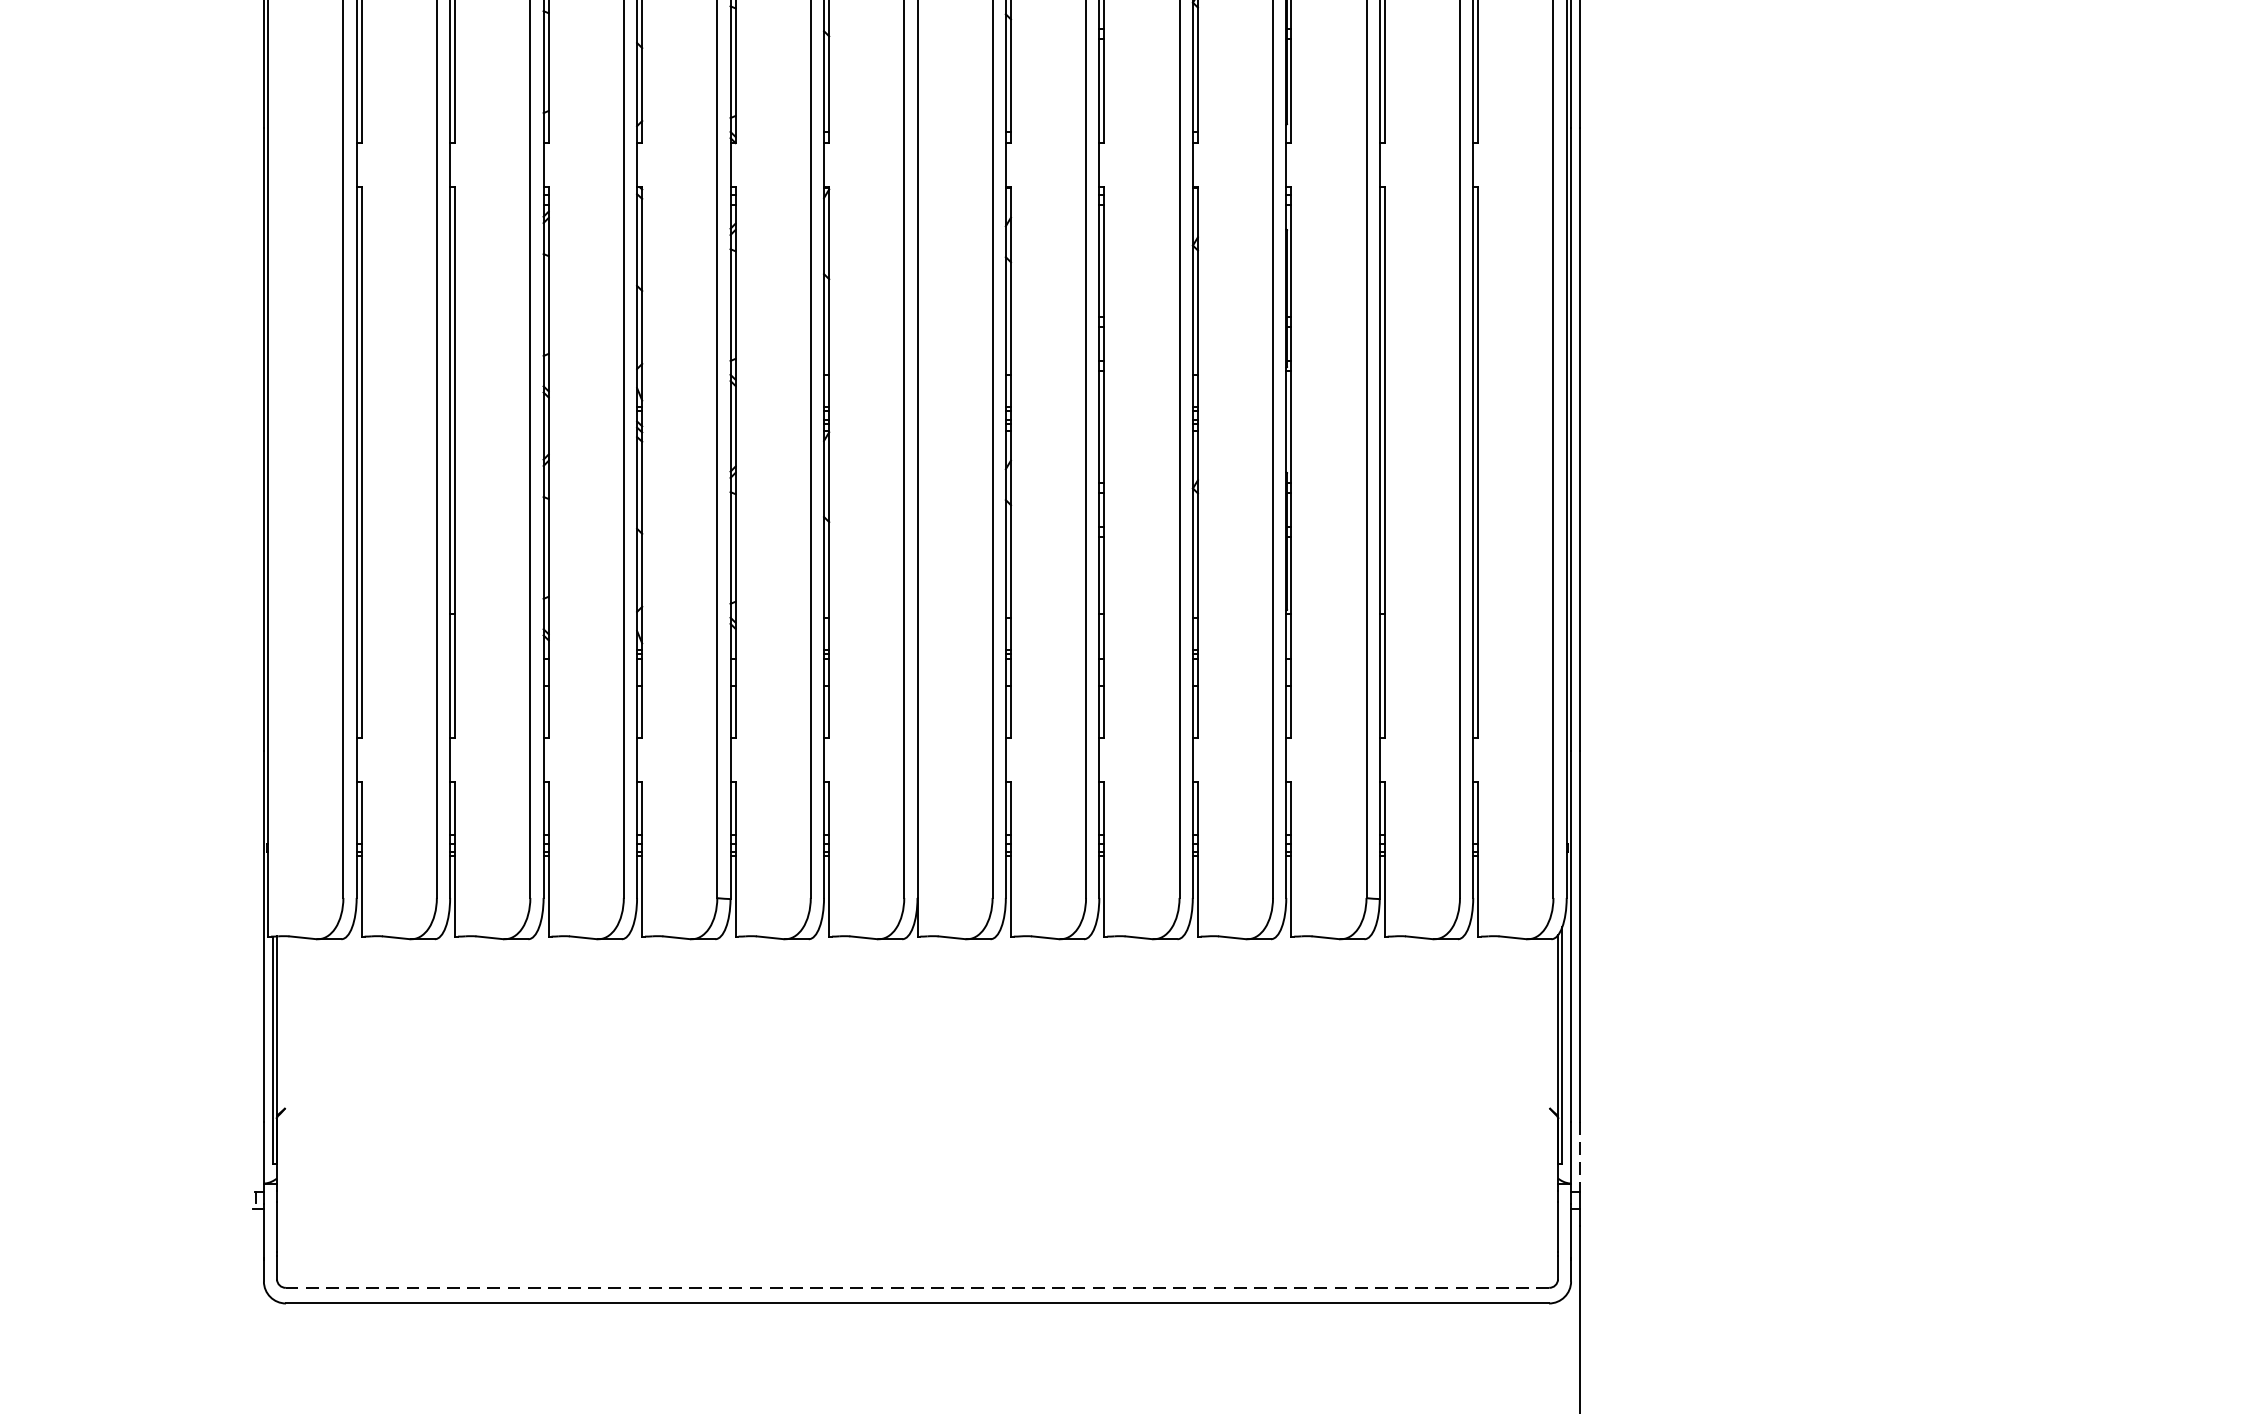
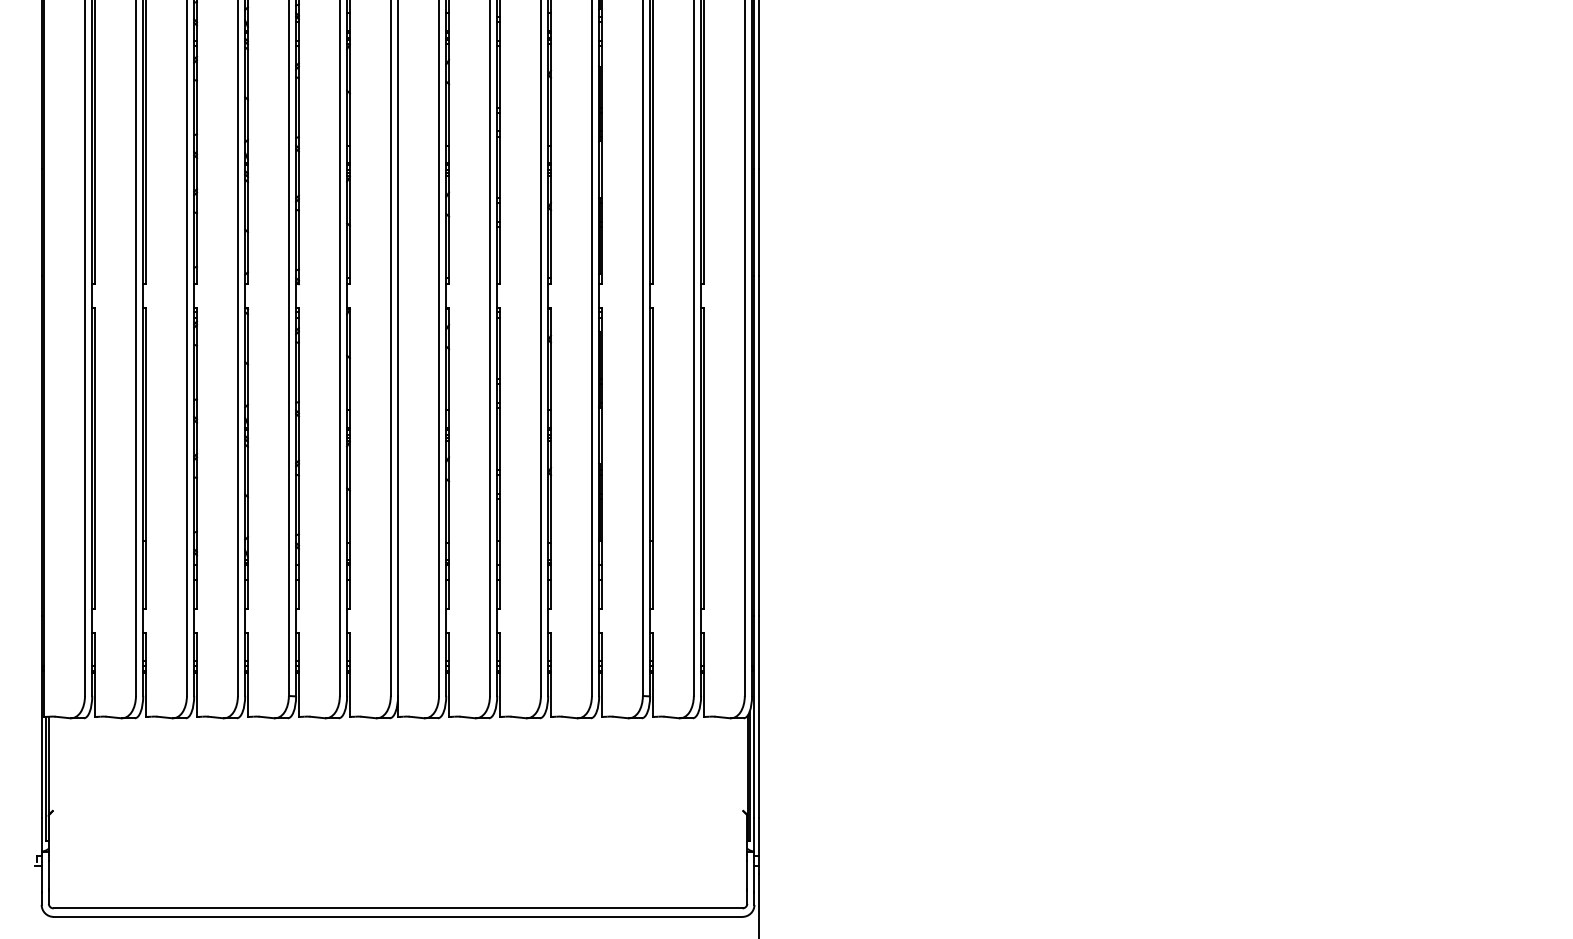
line: (1580, 1157) -> (759, 837), dashed -> solid
line: (916, 1288) -> (397, 908), dashed -> solid

